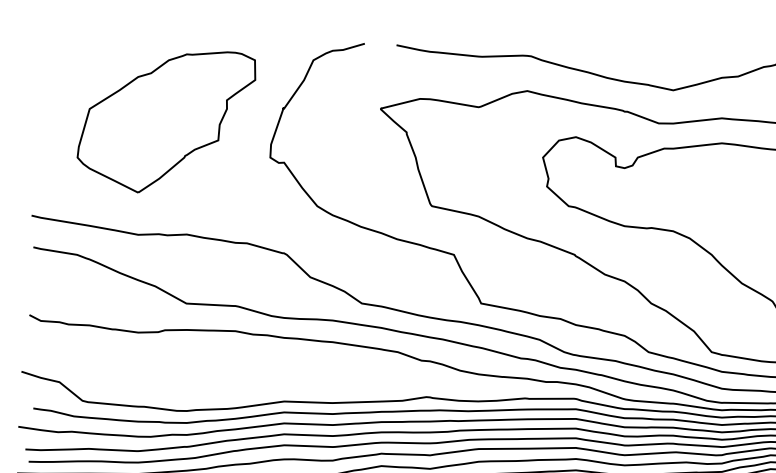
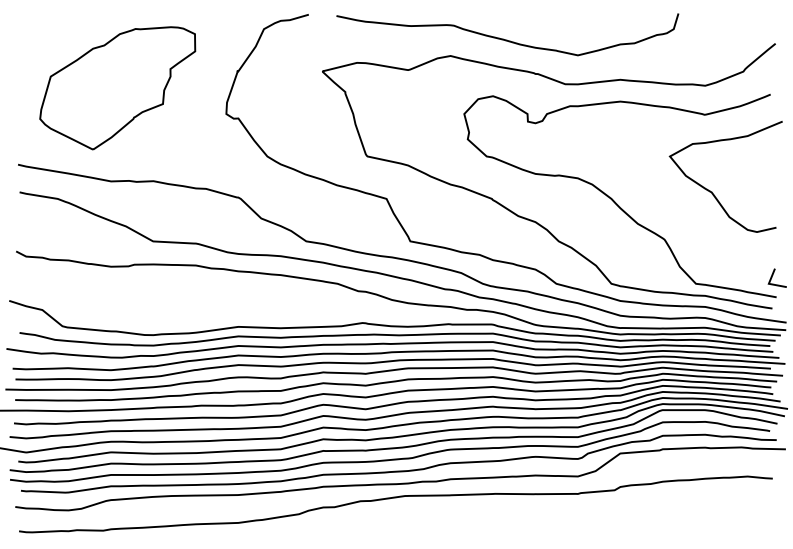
part: (166, 122) -> (117, 88), moved

